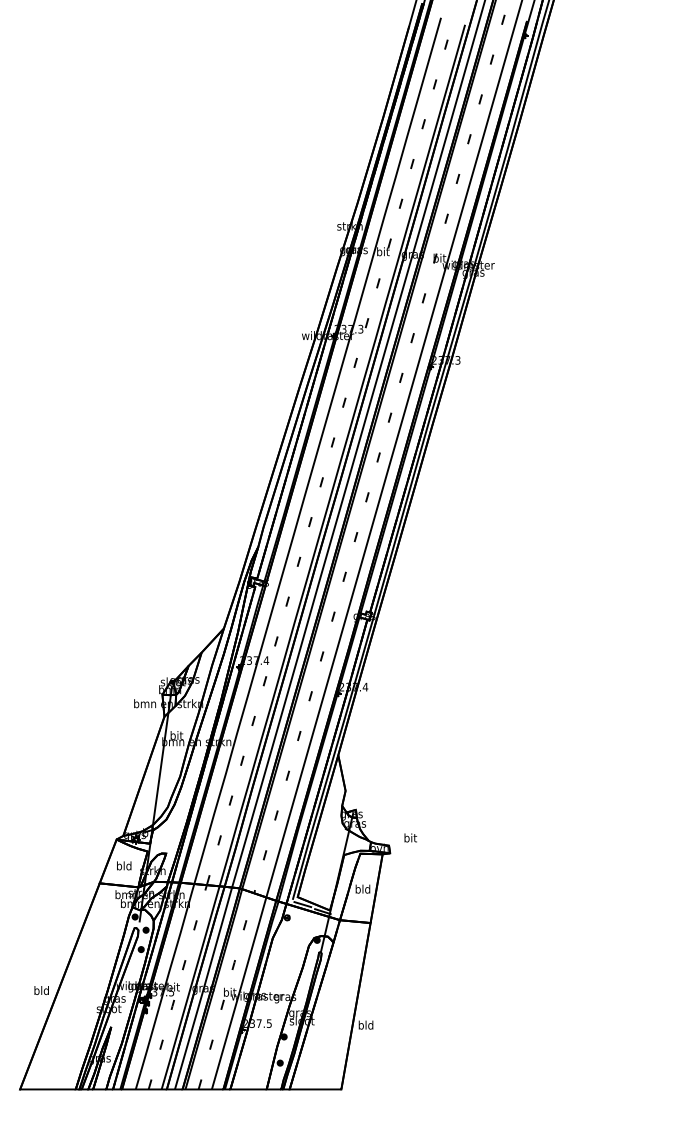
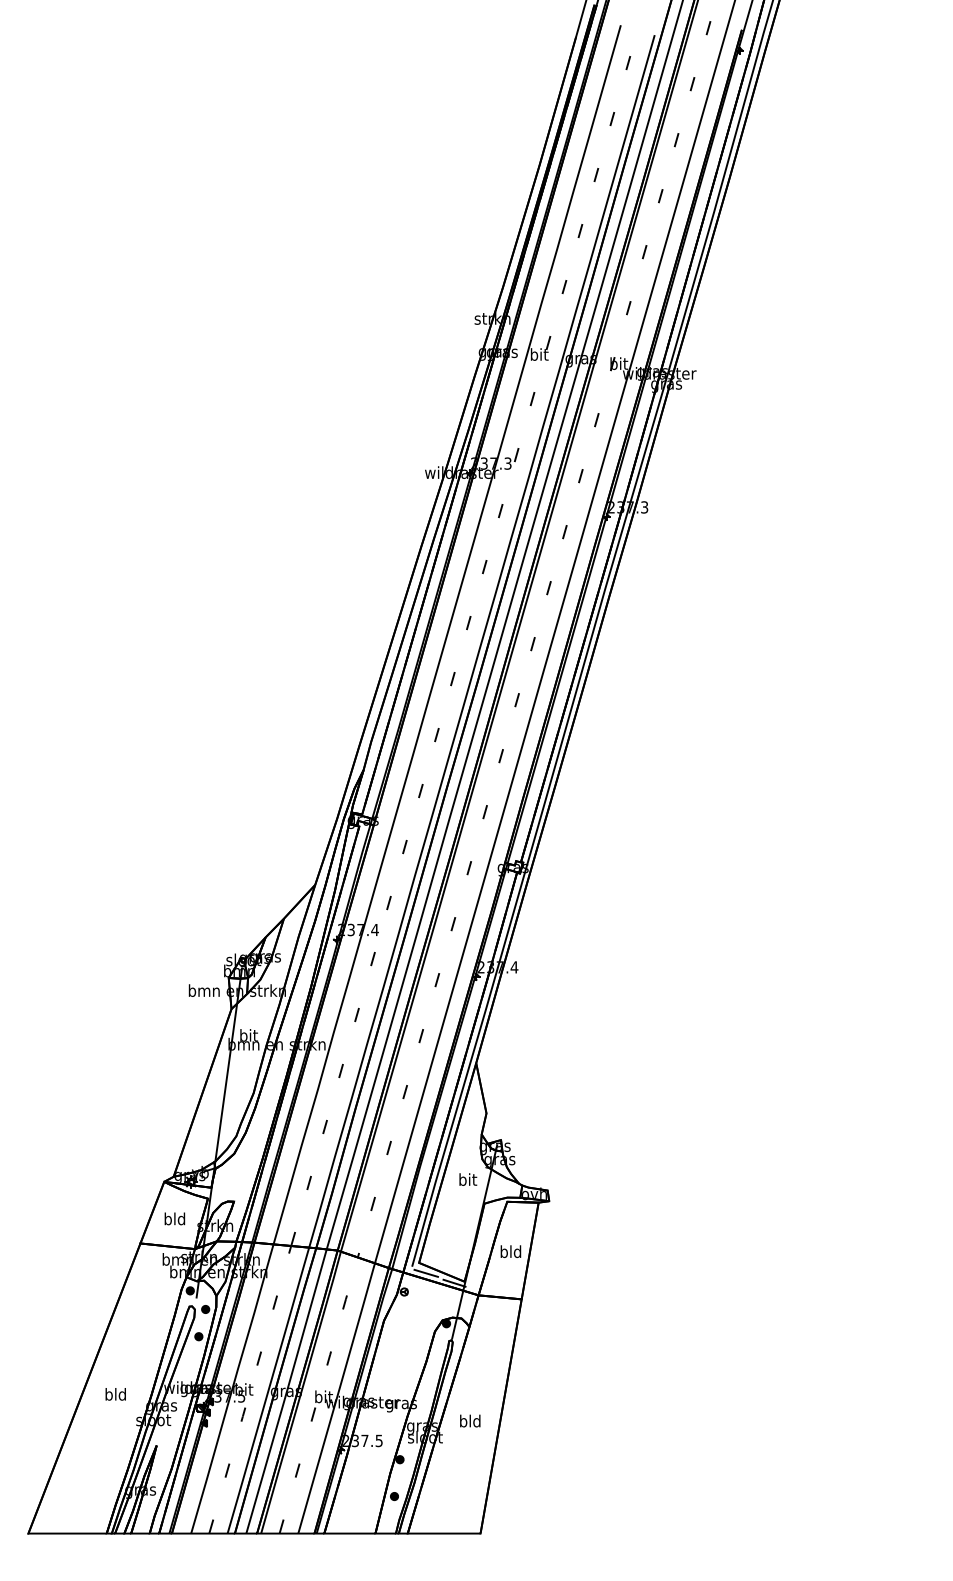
text: (410, 837) -> (468, 1179), moved
text: (41, 990) -> (115, 1394), moved
text: (366, 1024) -> (470, 1420), moved

